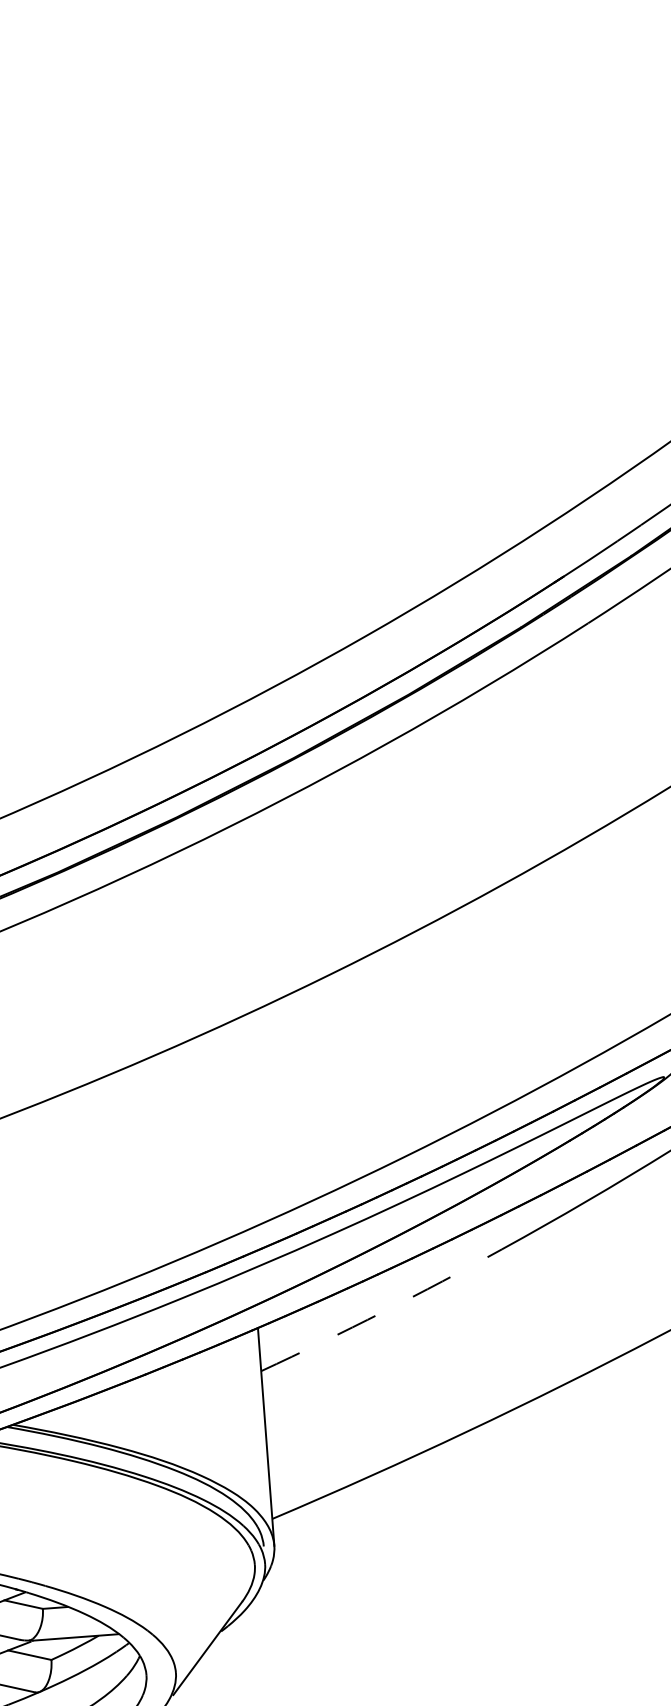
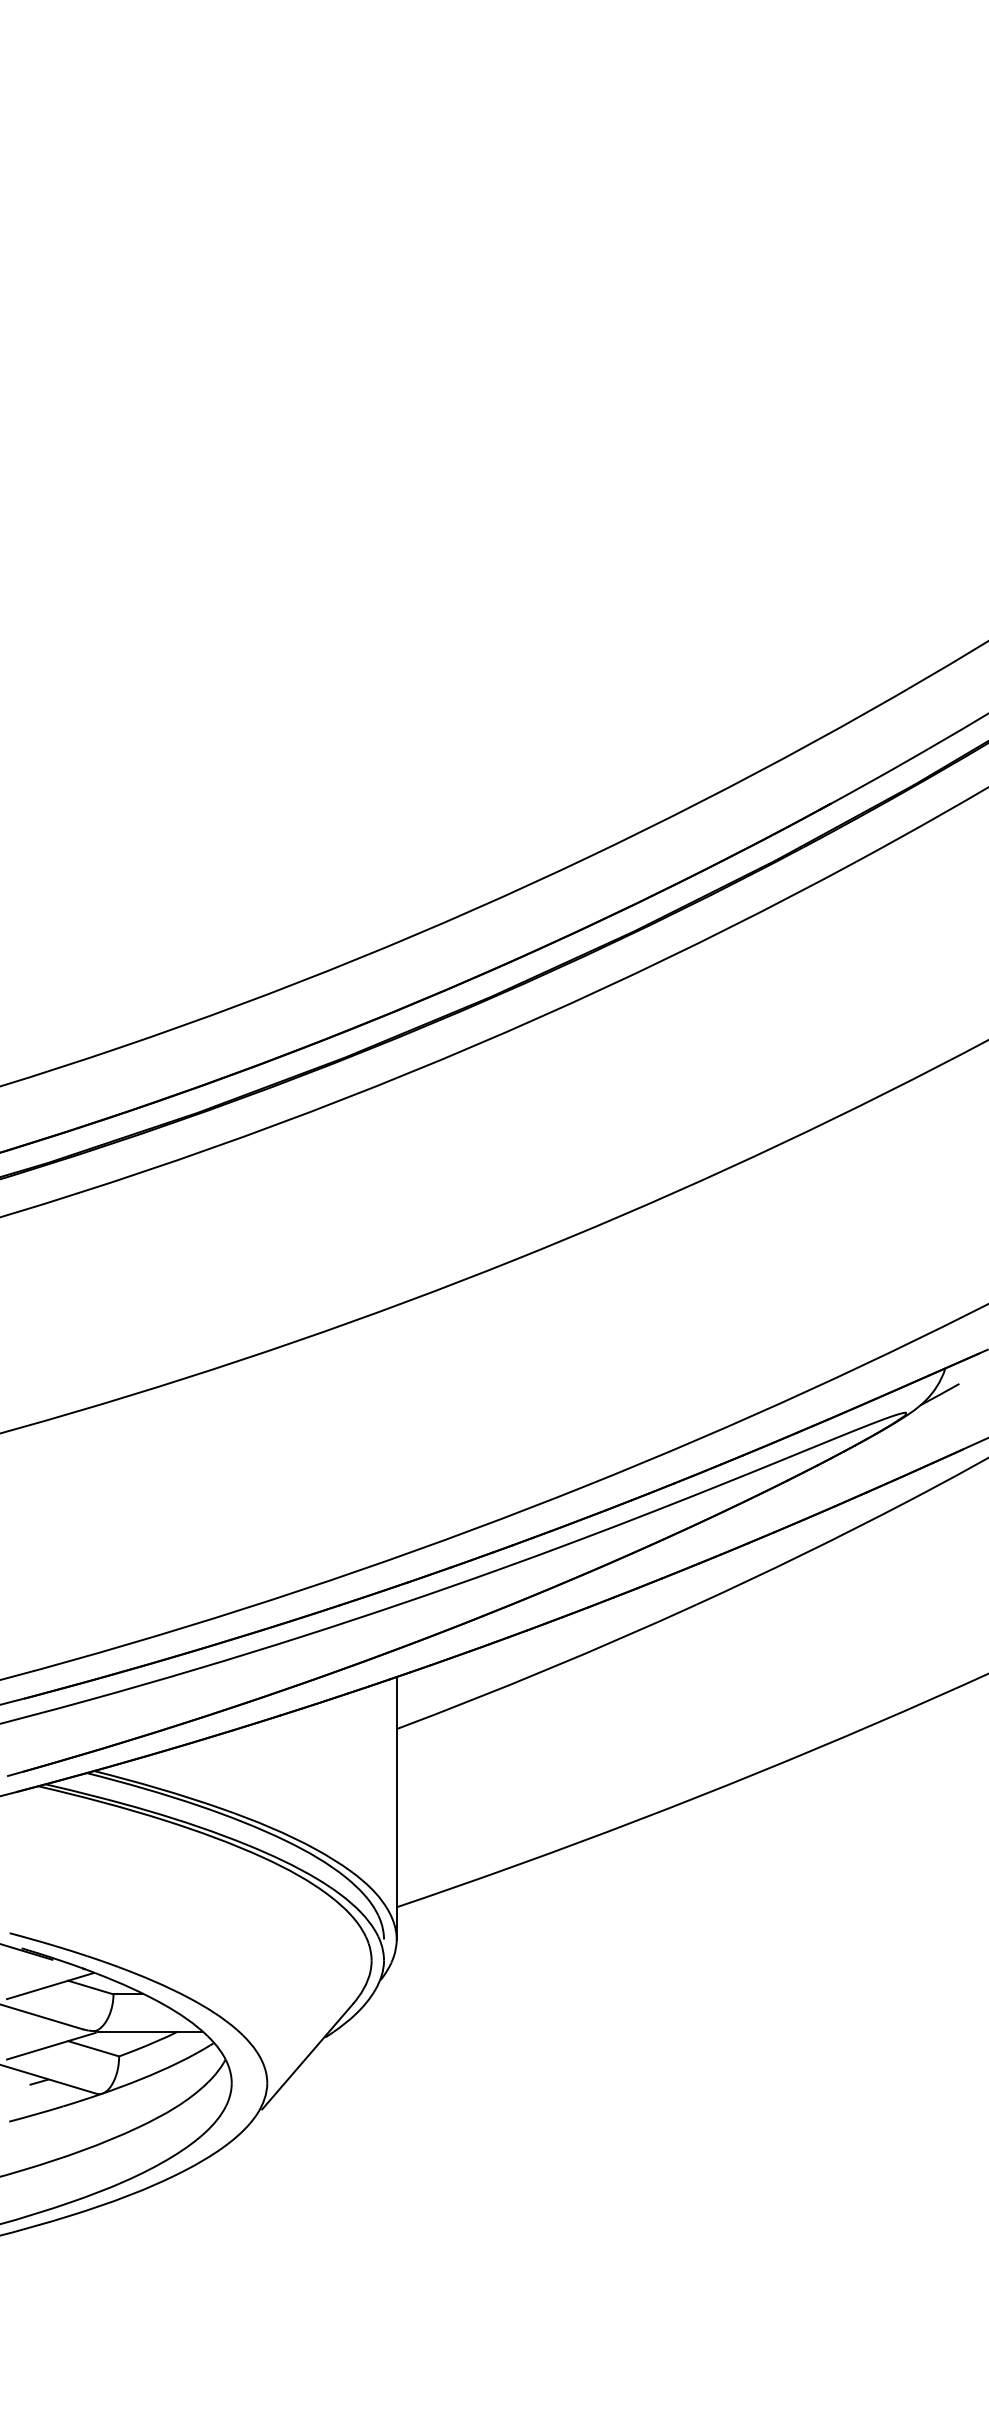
arc: (382, 1312) -> (547, 1669), dashed -> solid

